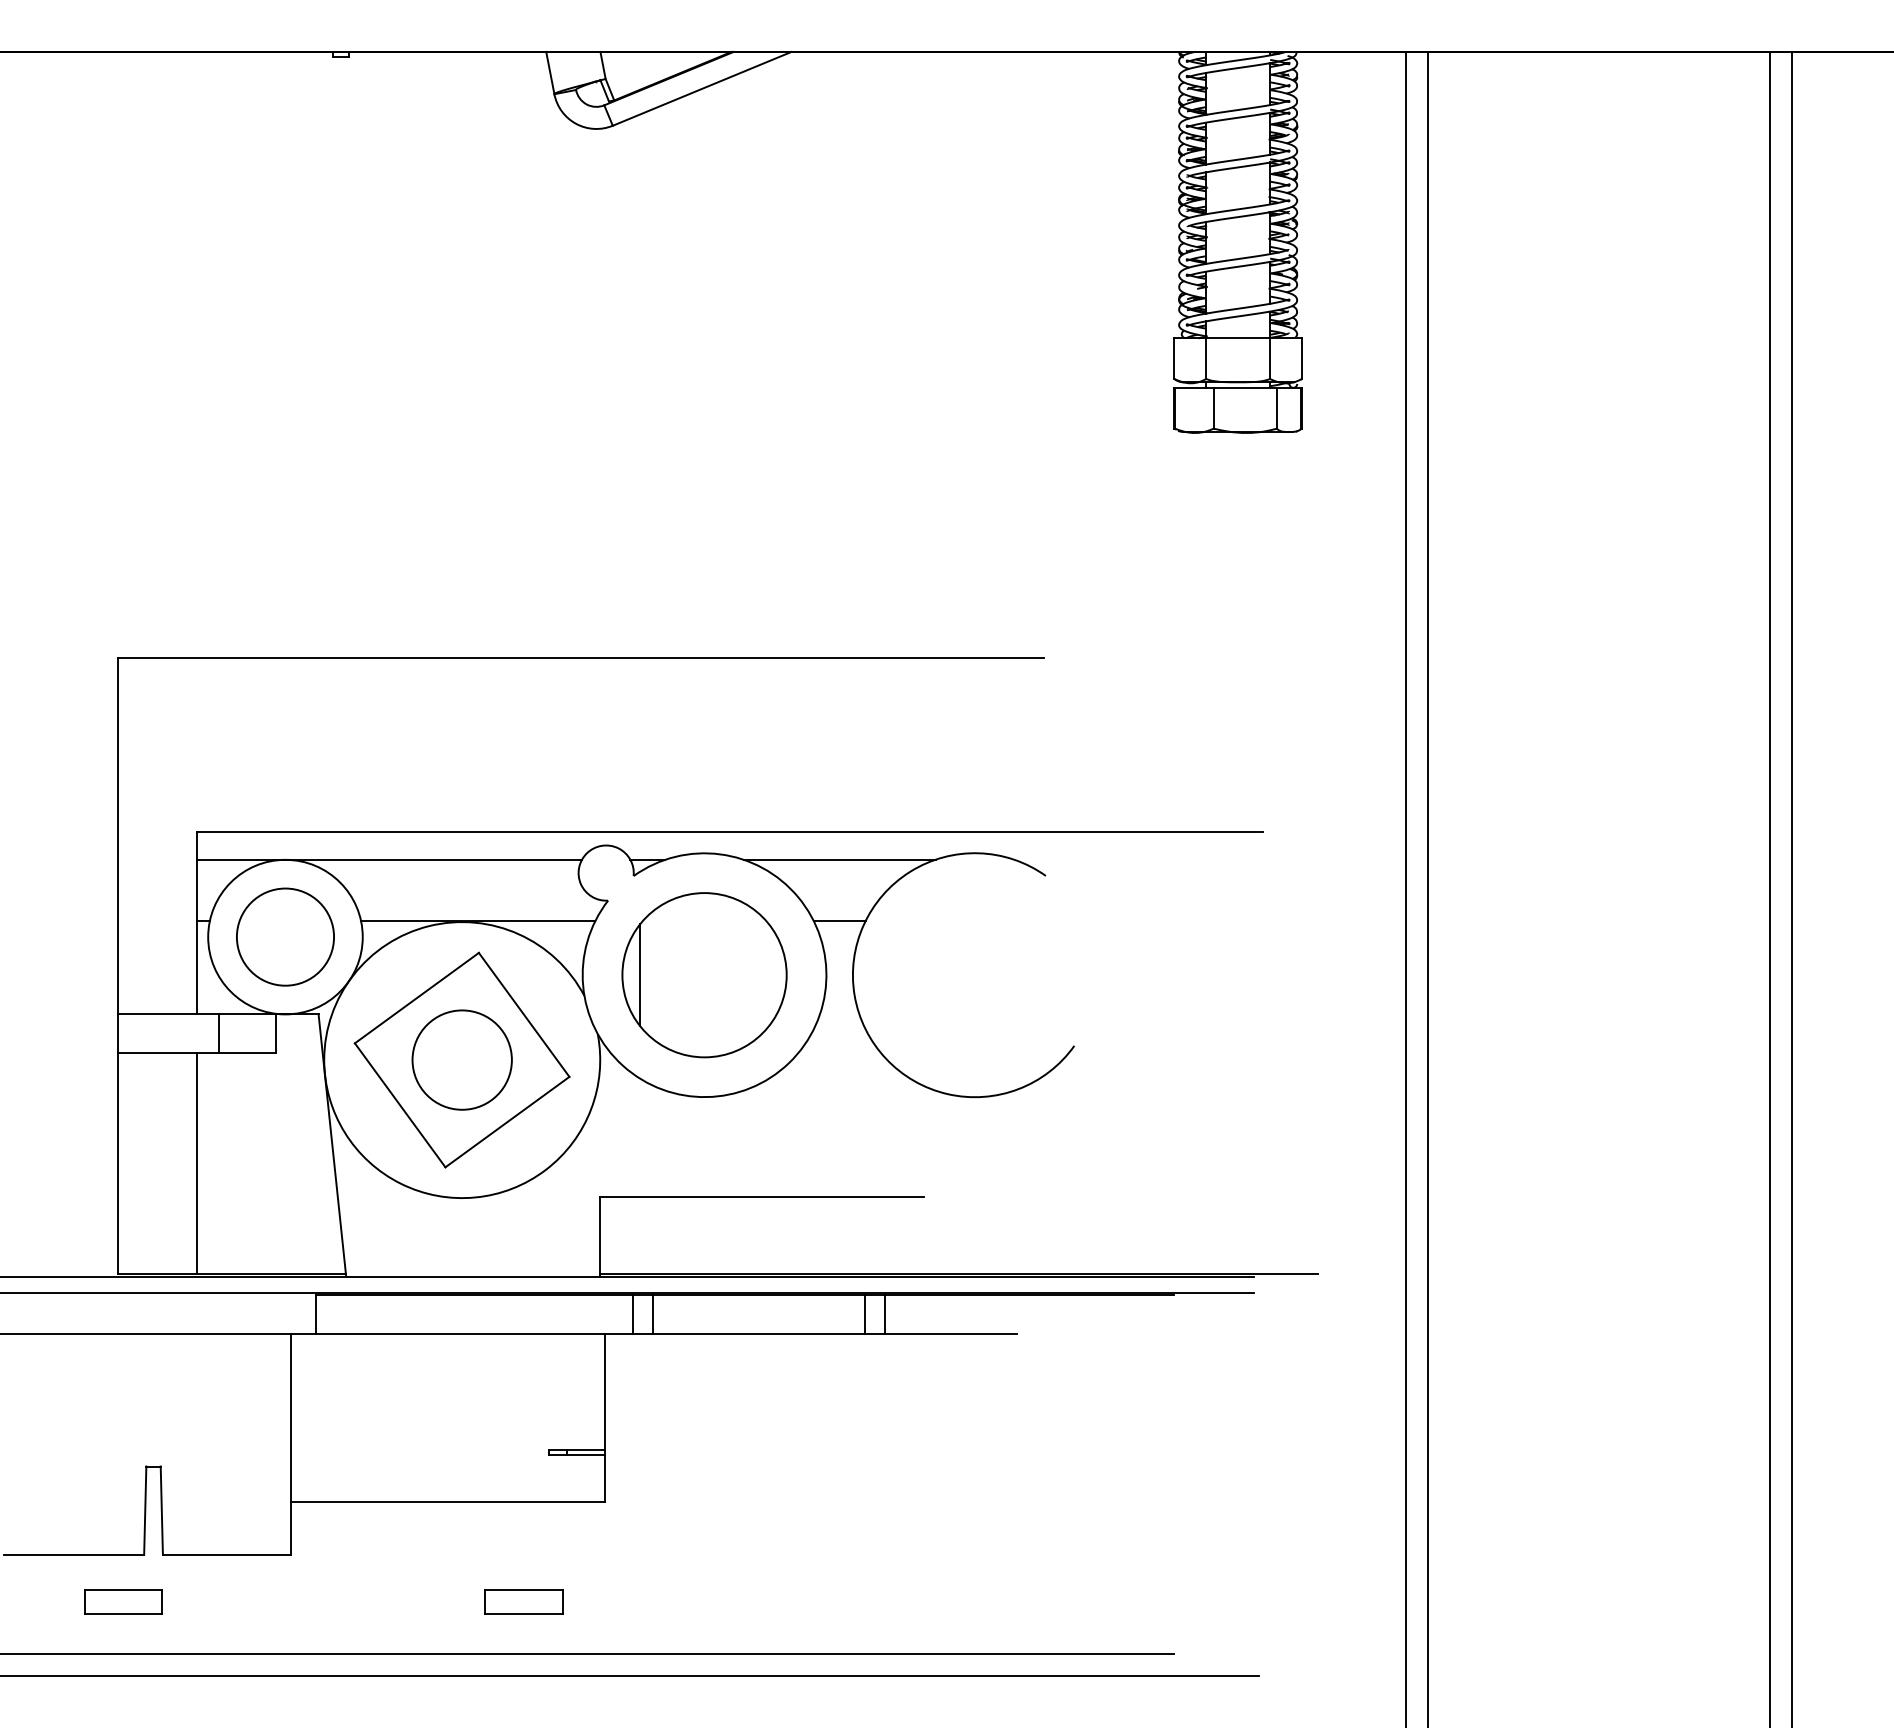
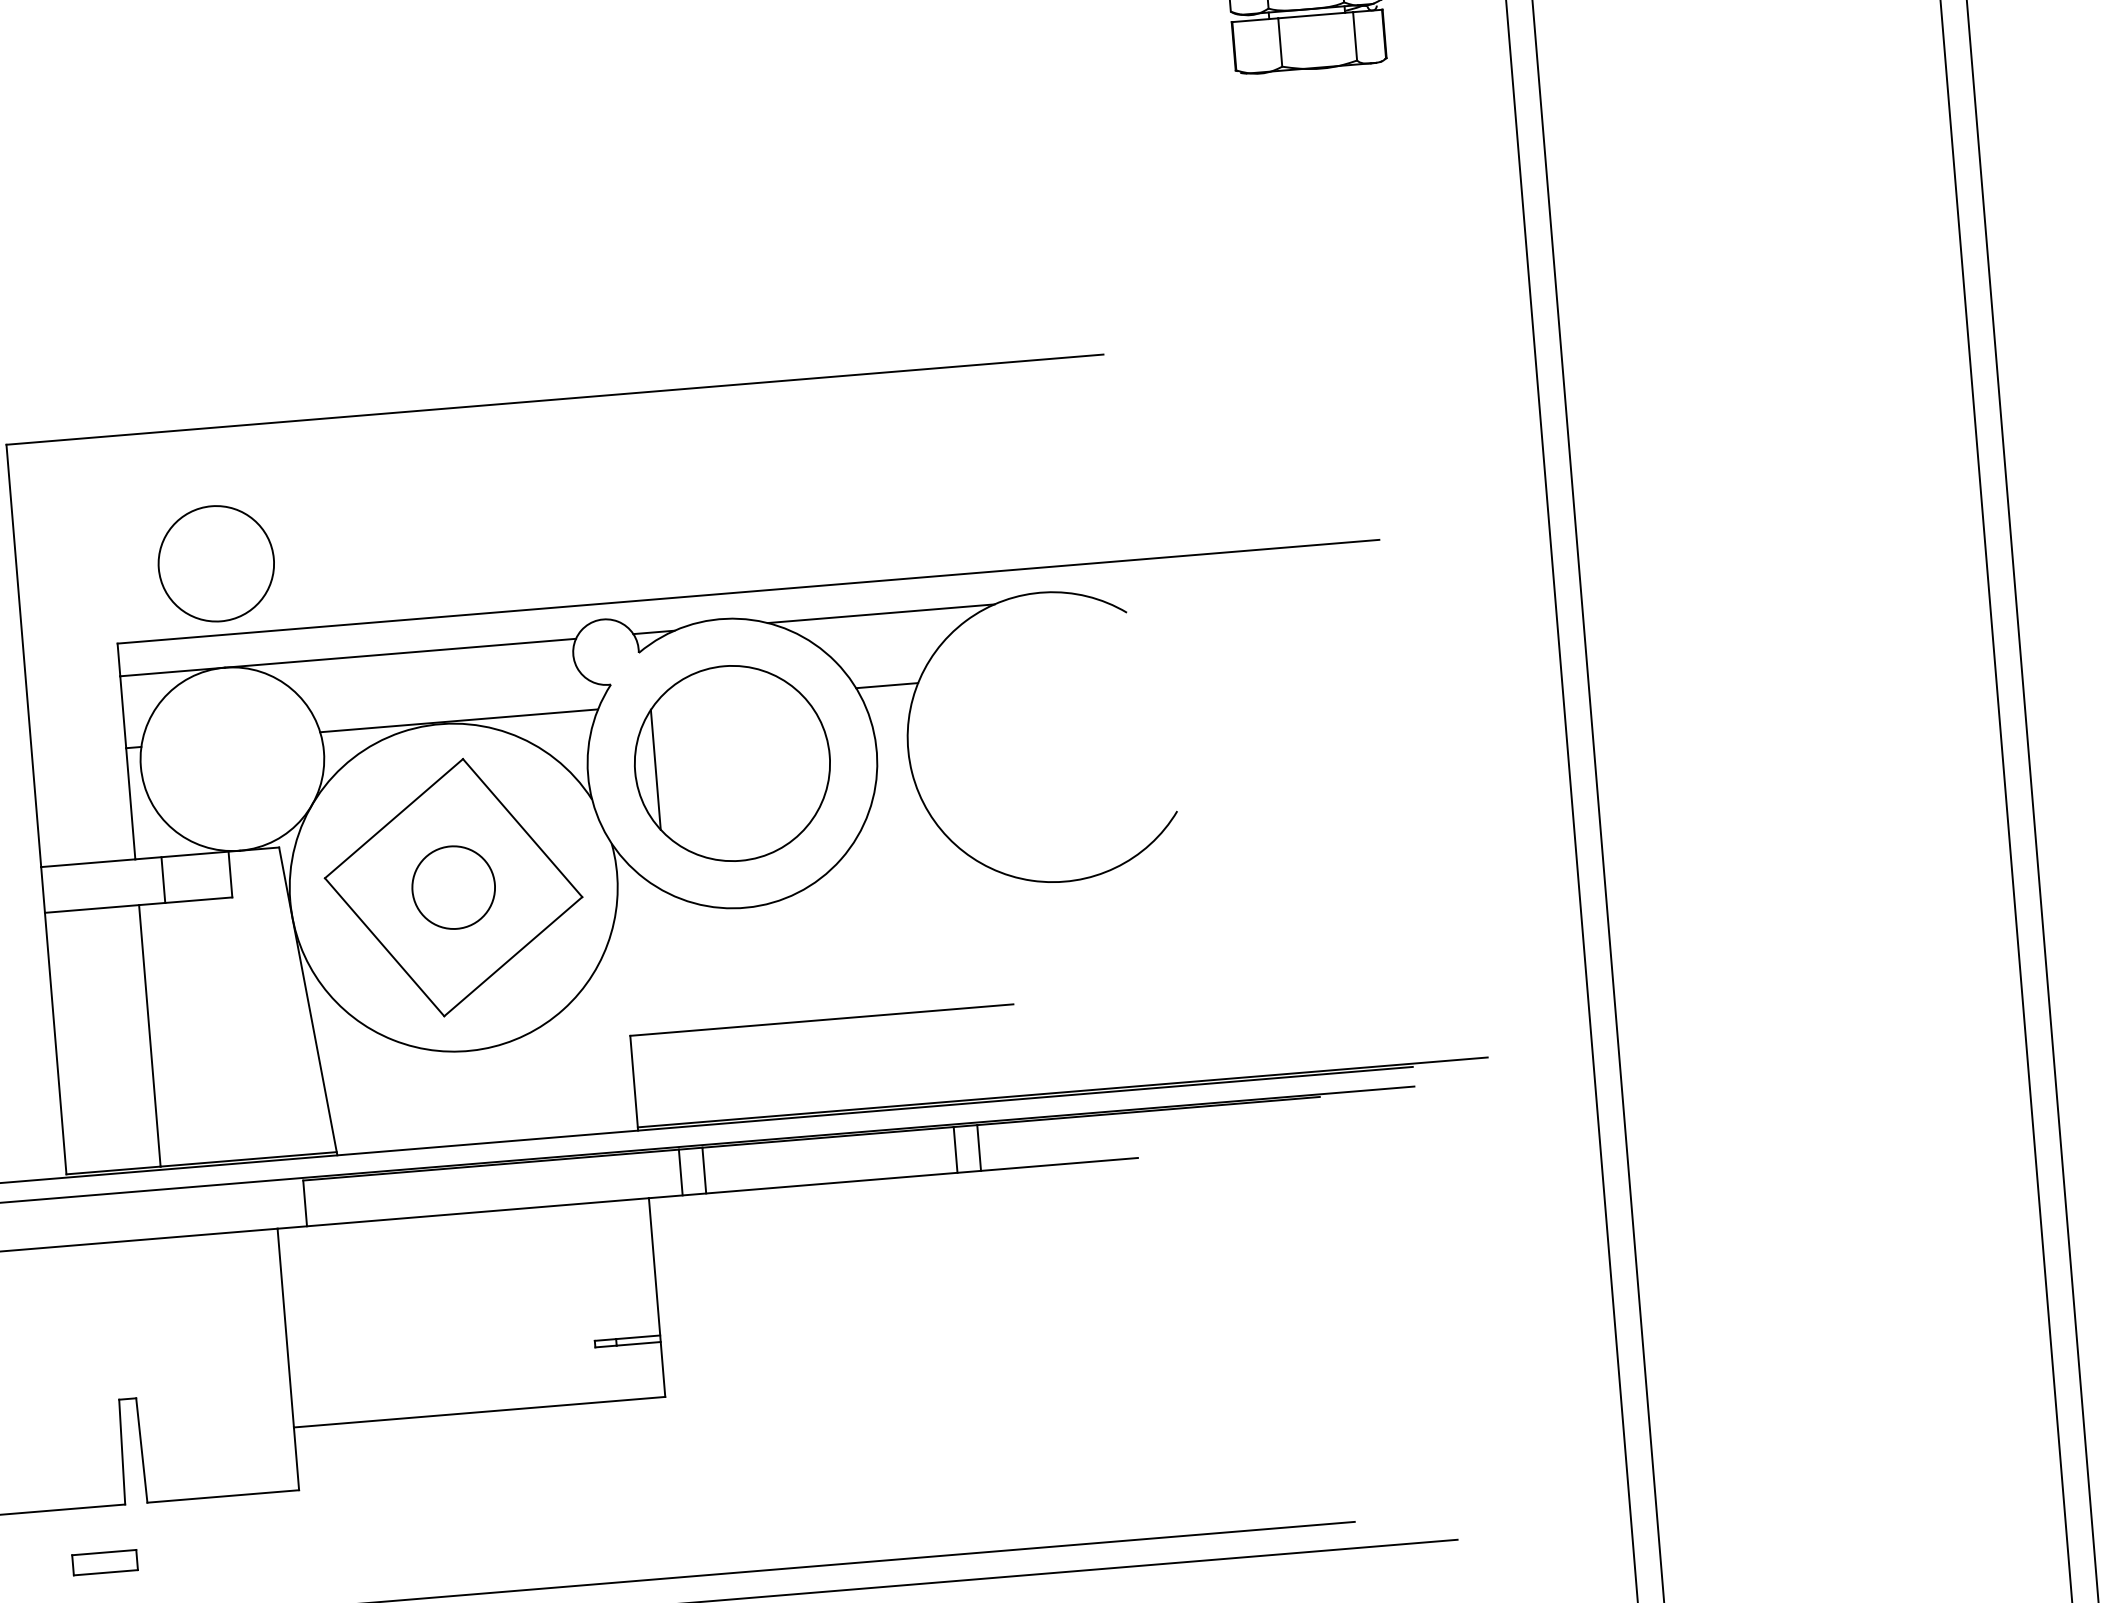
circle: (285, 936) -> (216, 563), moved
circle: (461, 1059) -> (452, 887), size x0.7
part: (123, 1601) -> (105, 1561), size x0.7
part: (523, 1601) -> (578, 1522), removed

